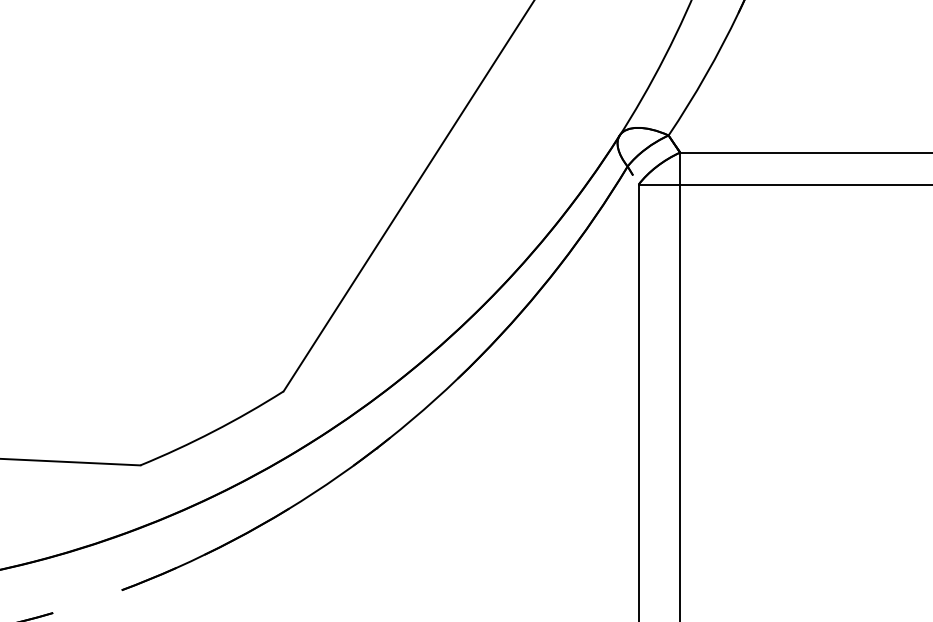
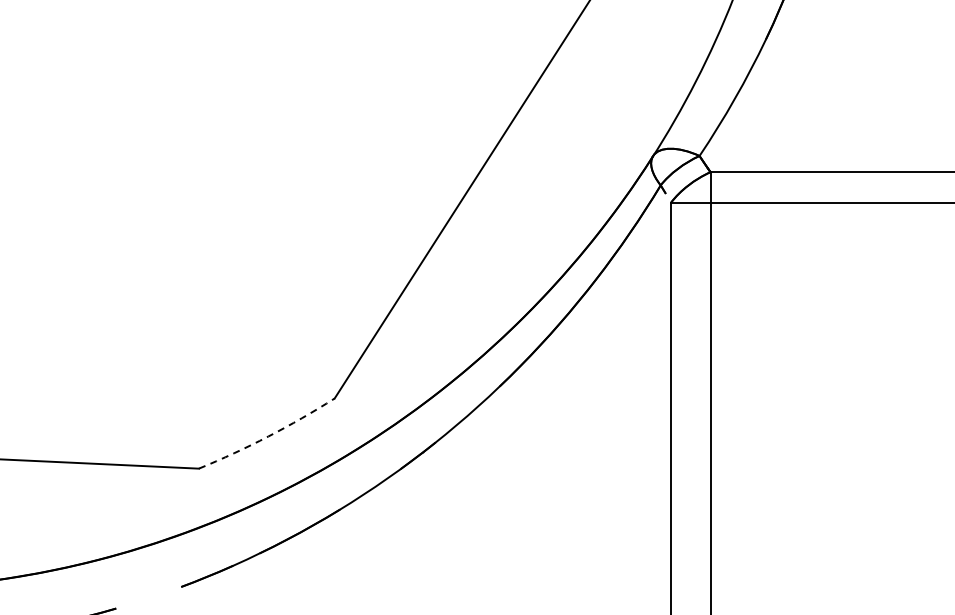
arc: (213, 431) -> (268, 436), solid -> dashed

